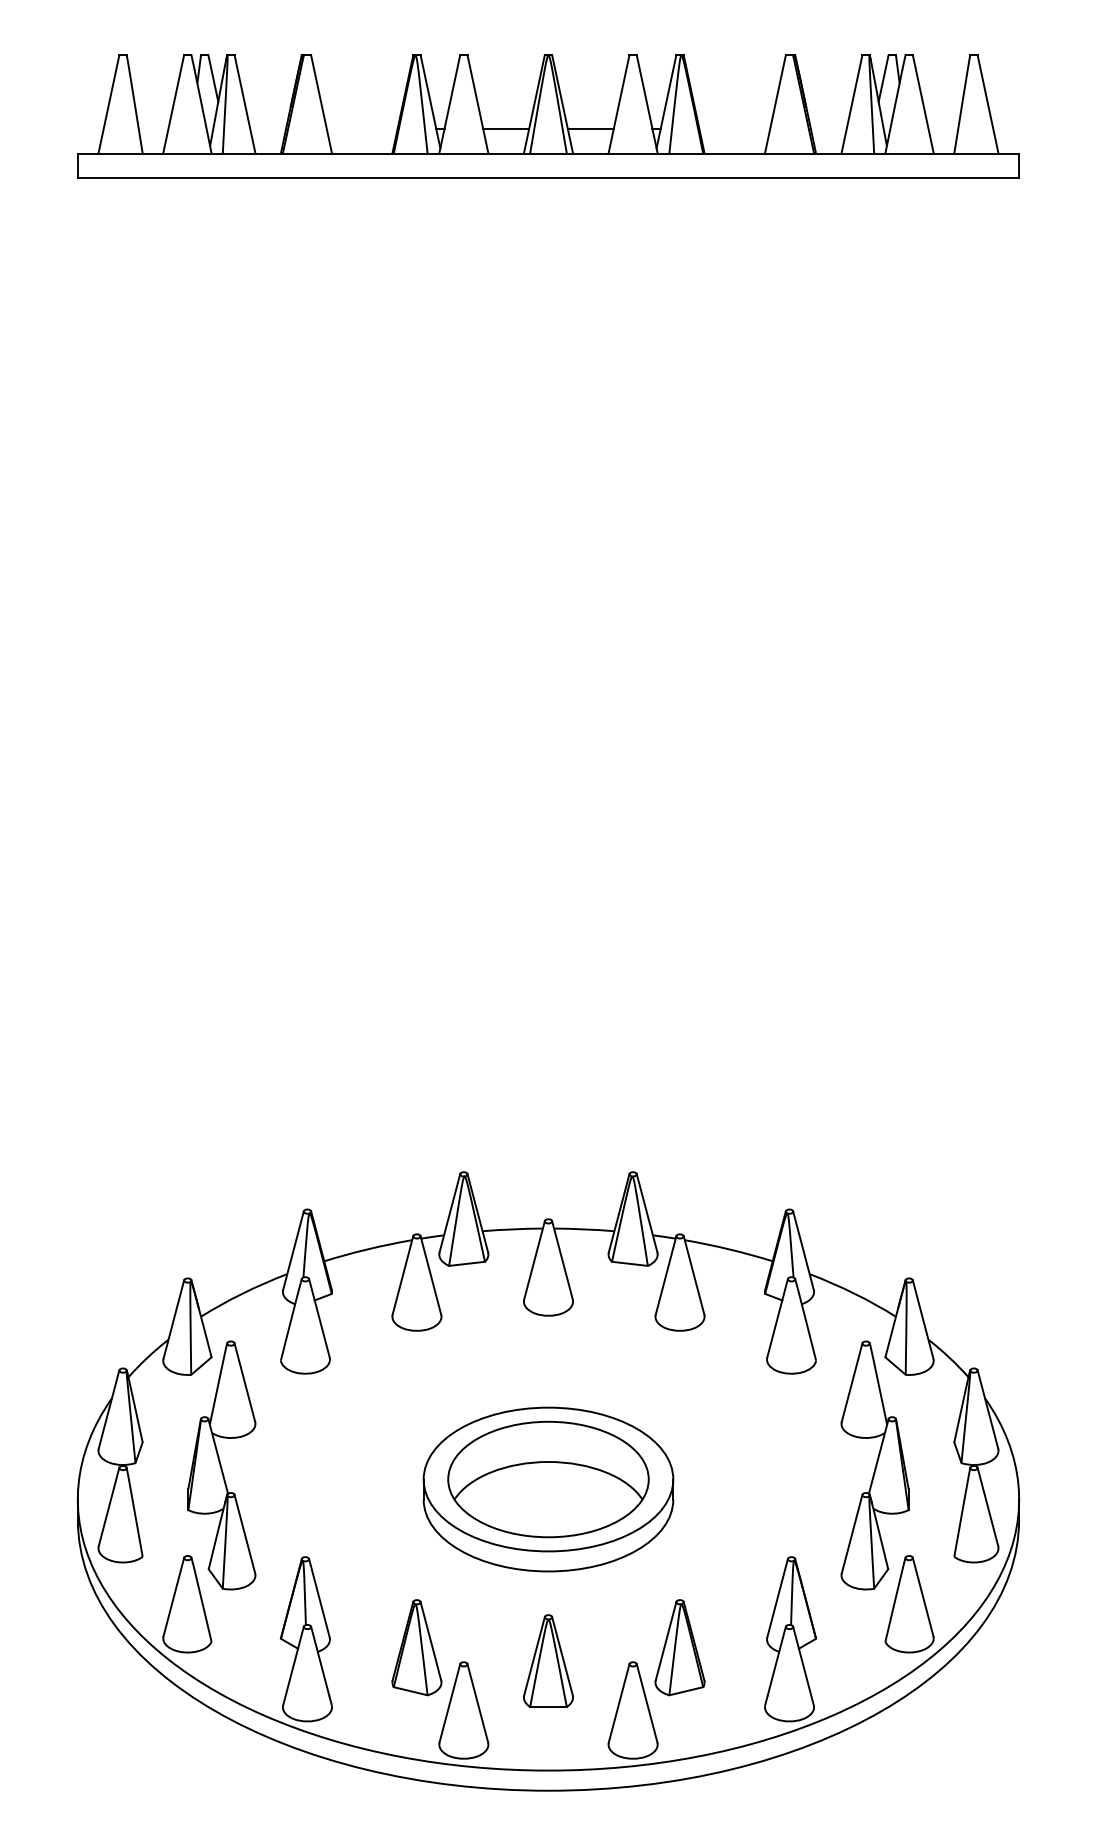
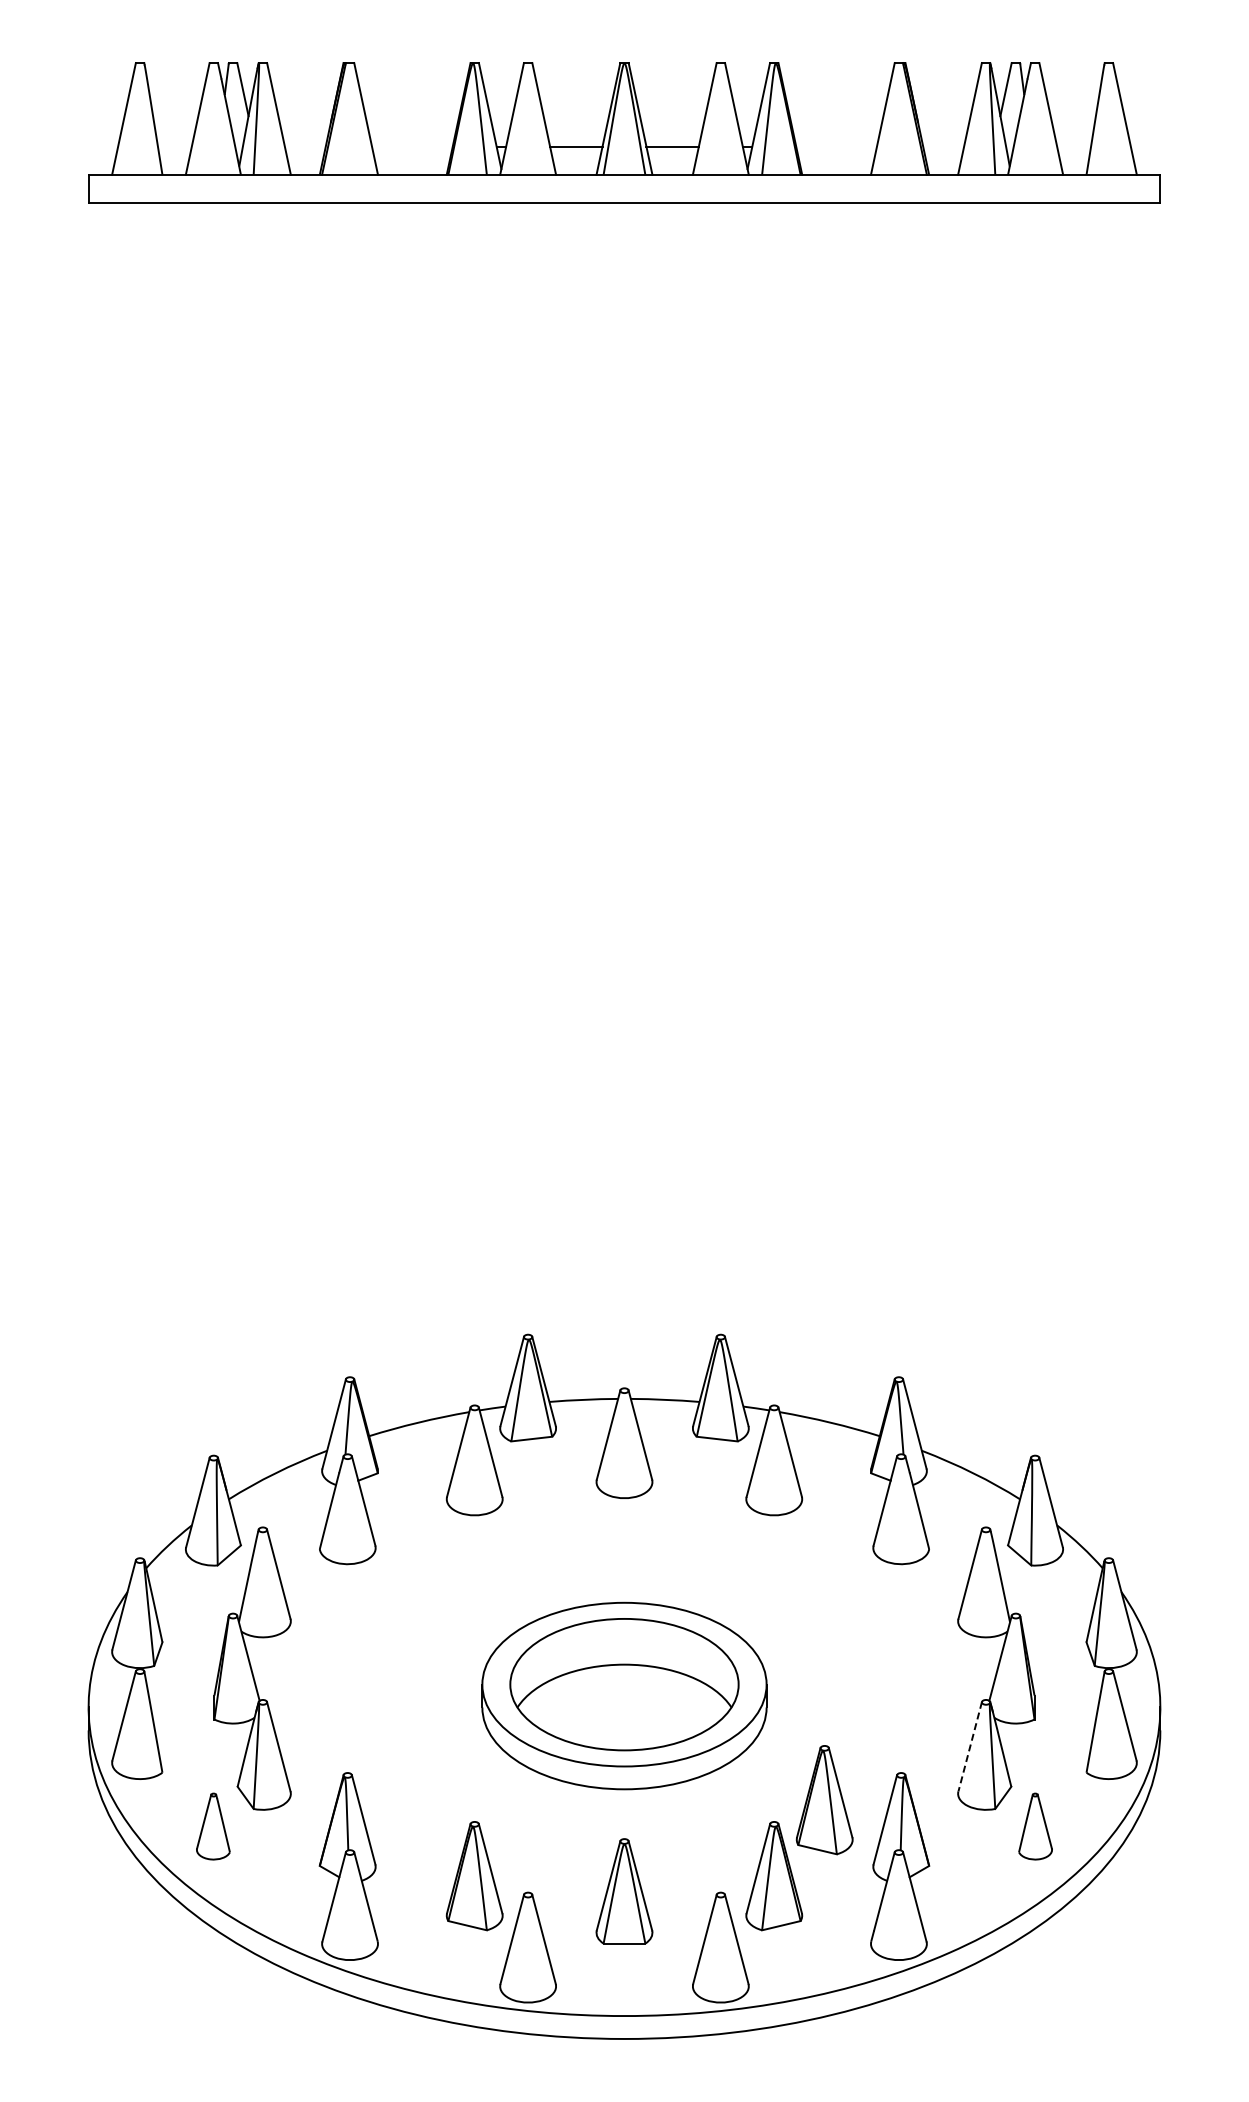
line: (852, 1534) -> (970, 1747), solid -> dashed
part: (724, 1581) -> (824, 1800), added
part: (187, 1604) -> (213, 1826), size x0.6
part: (909, 1604) -> (1035, 1826), size x0.6

